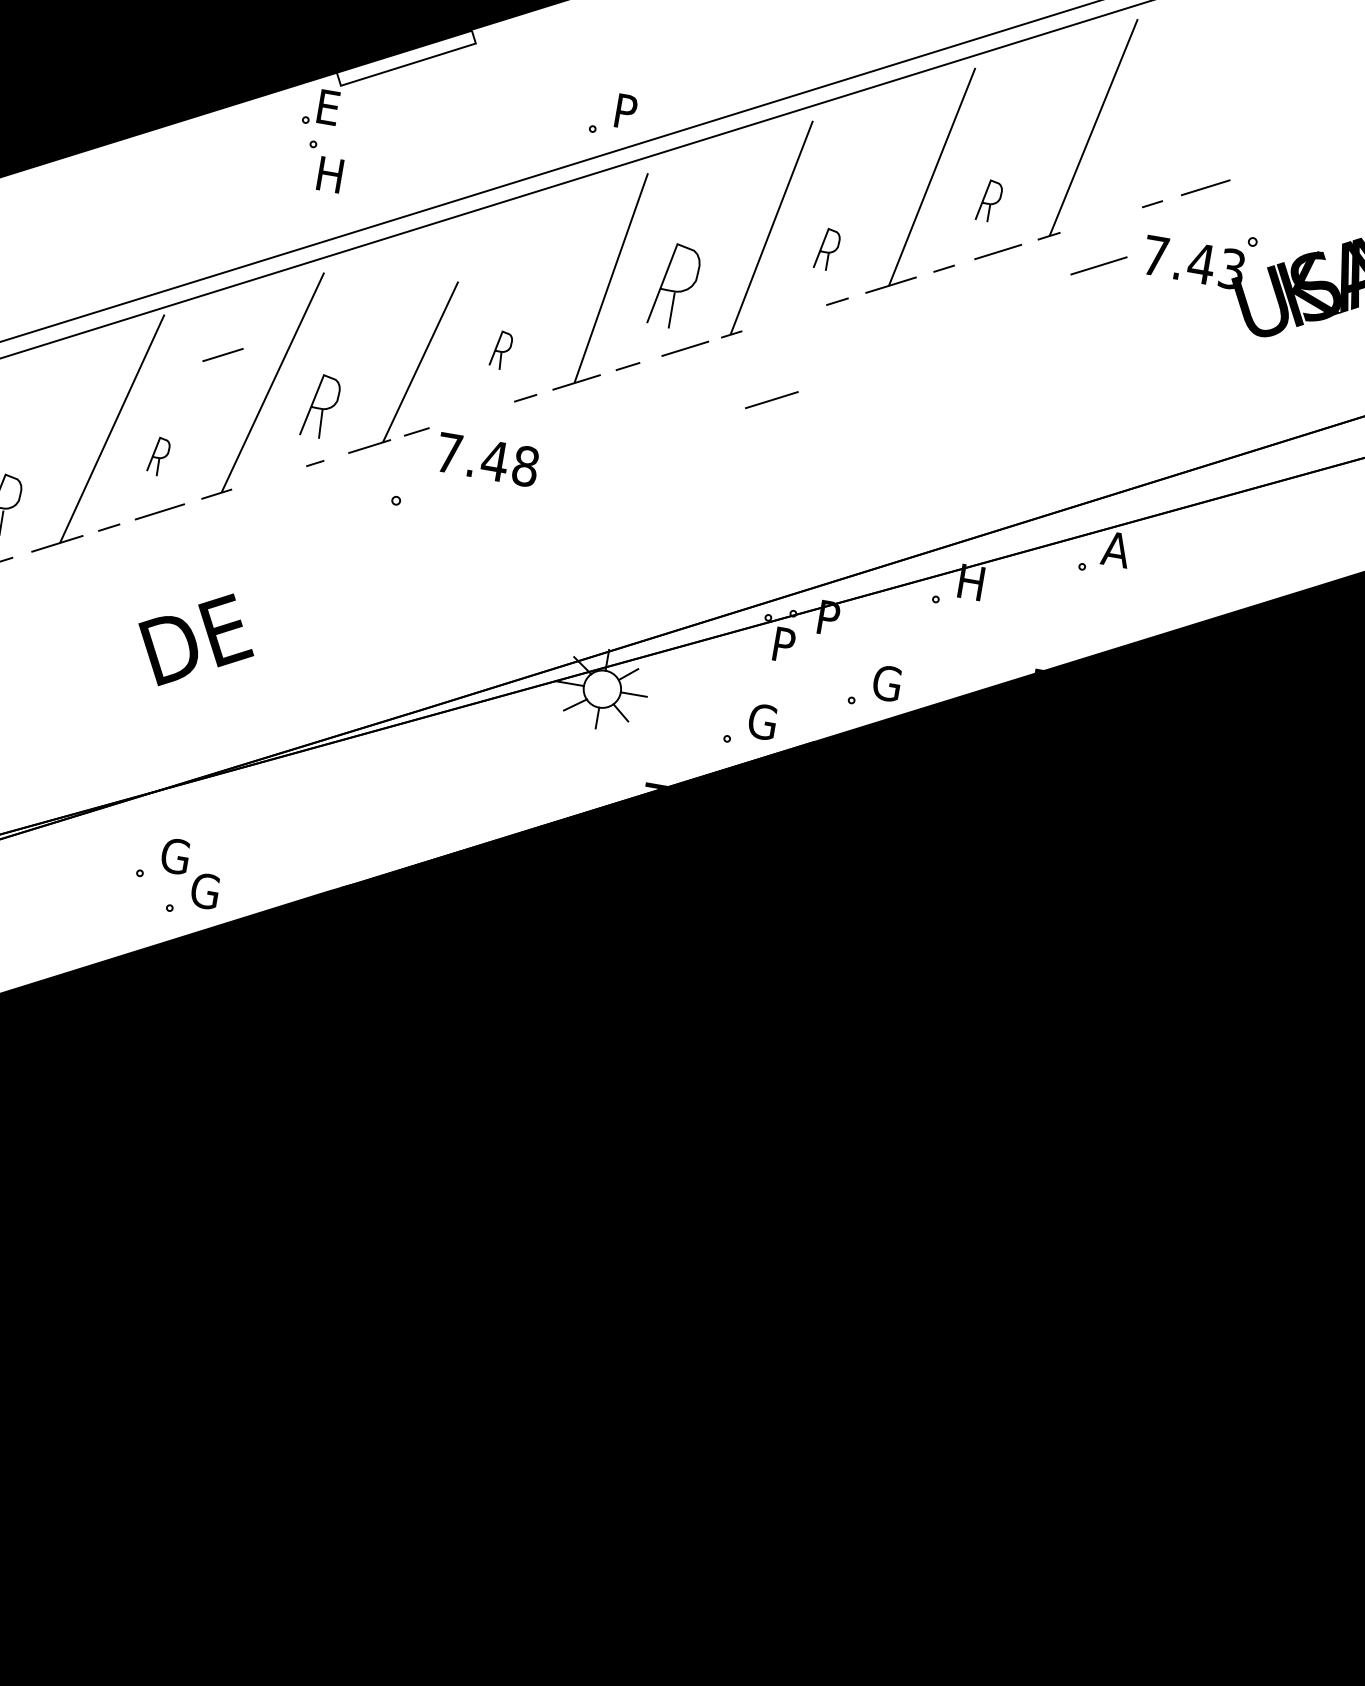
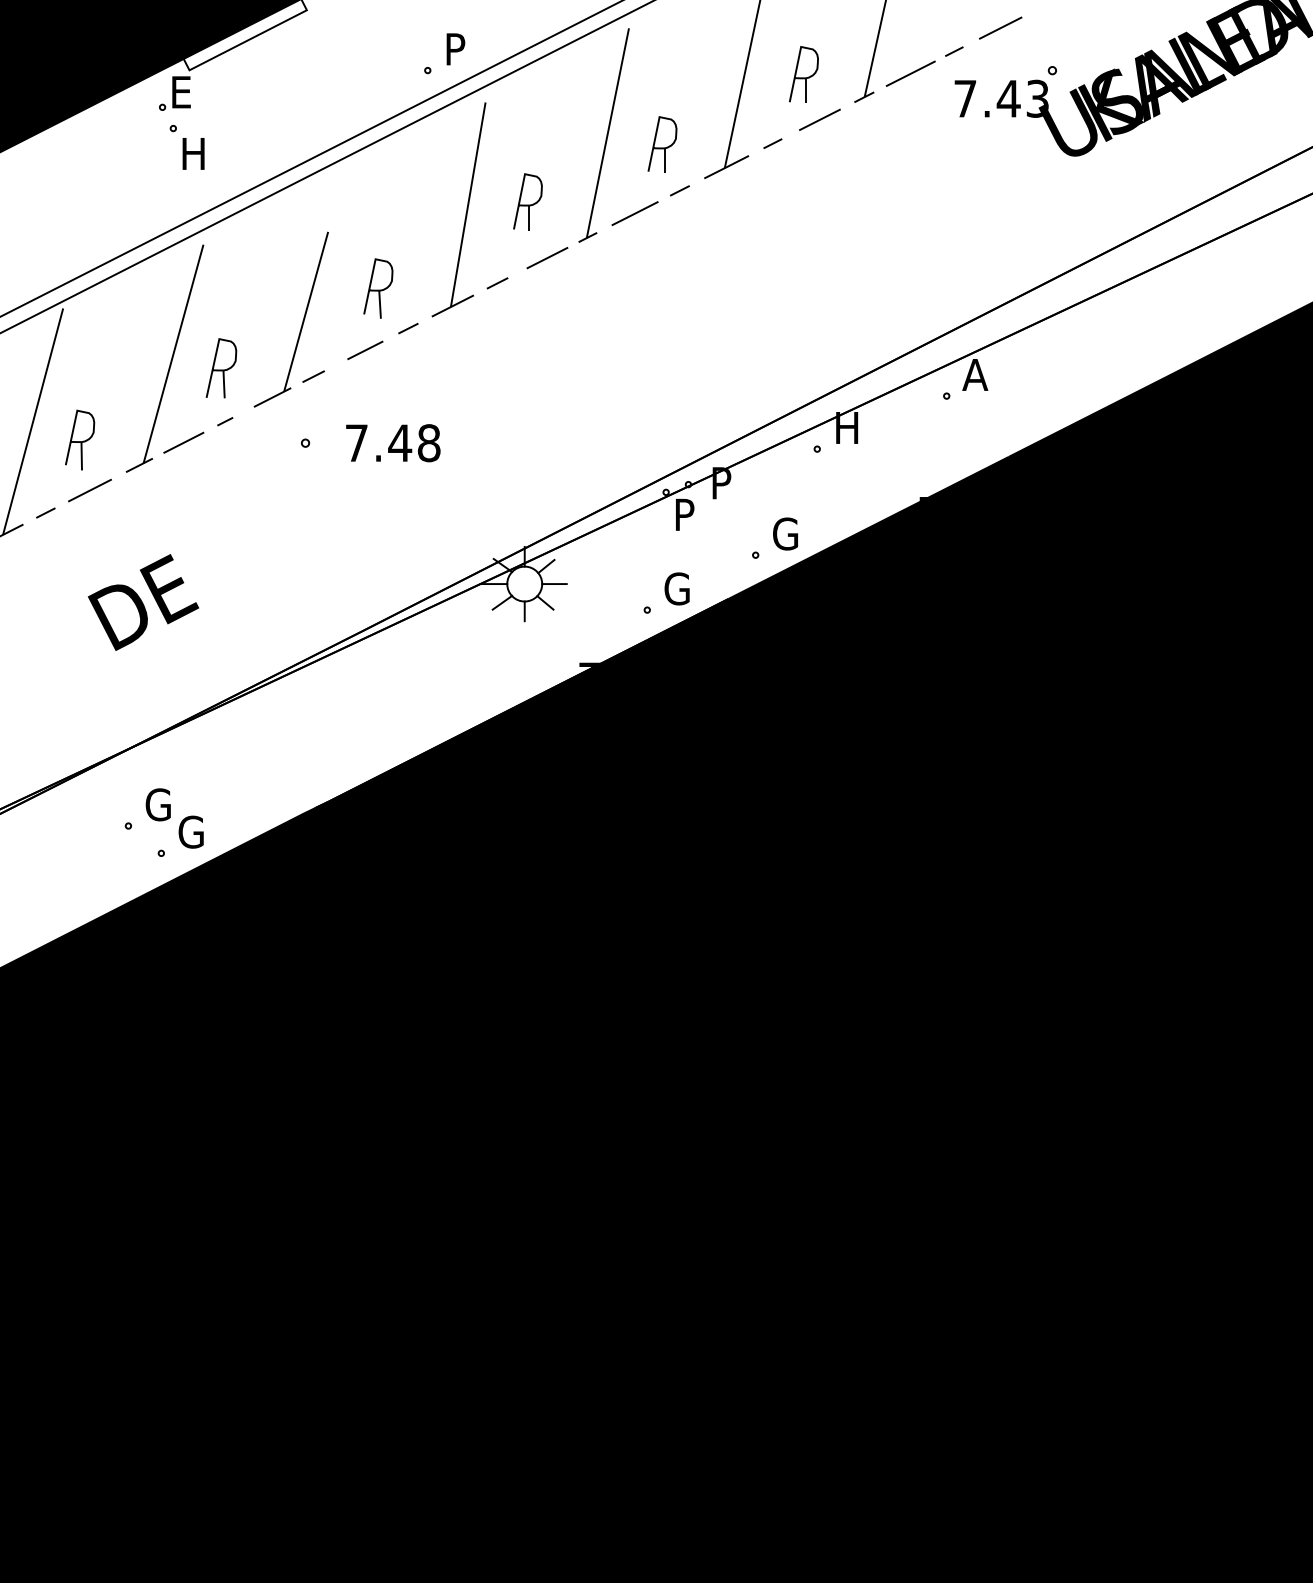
part: (989, 201) -> (803, 74), size x1.43
part: (827, 249) -> (662, 144), size x1.43
line: (1098, 265) -> (910, 73), moved
part: (674, 285) -> (527, 201), size x0.71
part: (501, 350) -> (378, 288), size x1.67
line: (223, 354) -> (365, 349), moved
line: (771, 399) -> (634, 213), moved
part: (159, 456) -> (80, 439), size x1.67
text: (487, 460) -> (393, 443), moved
line: (267, 477) -> (183, 442), added

